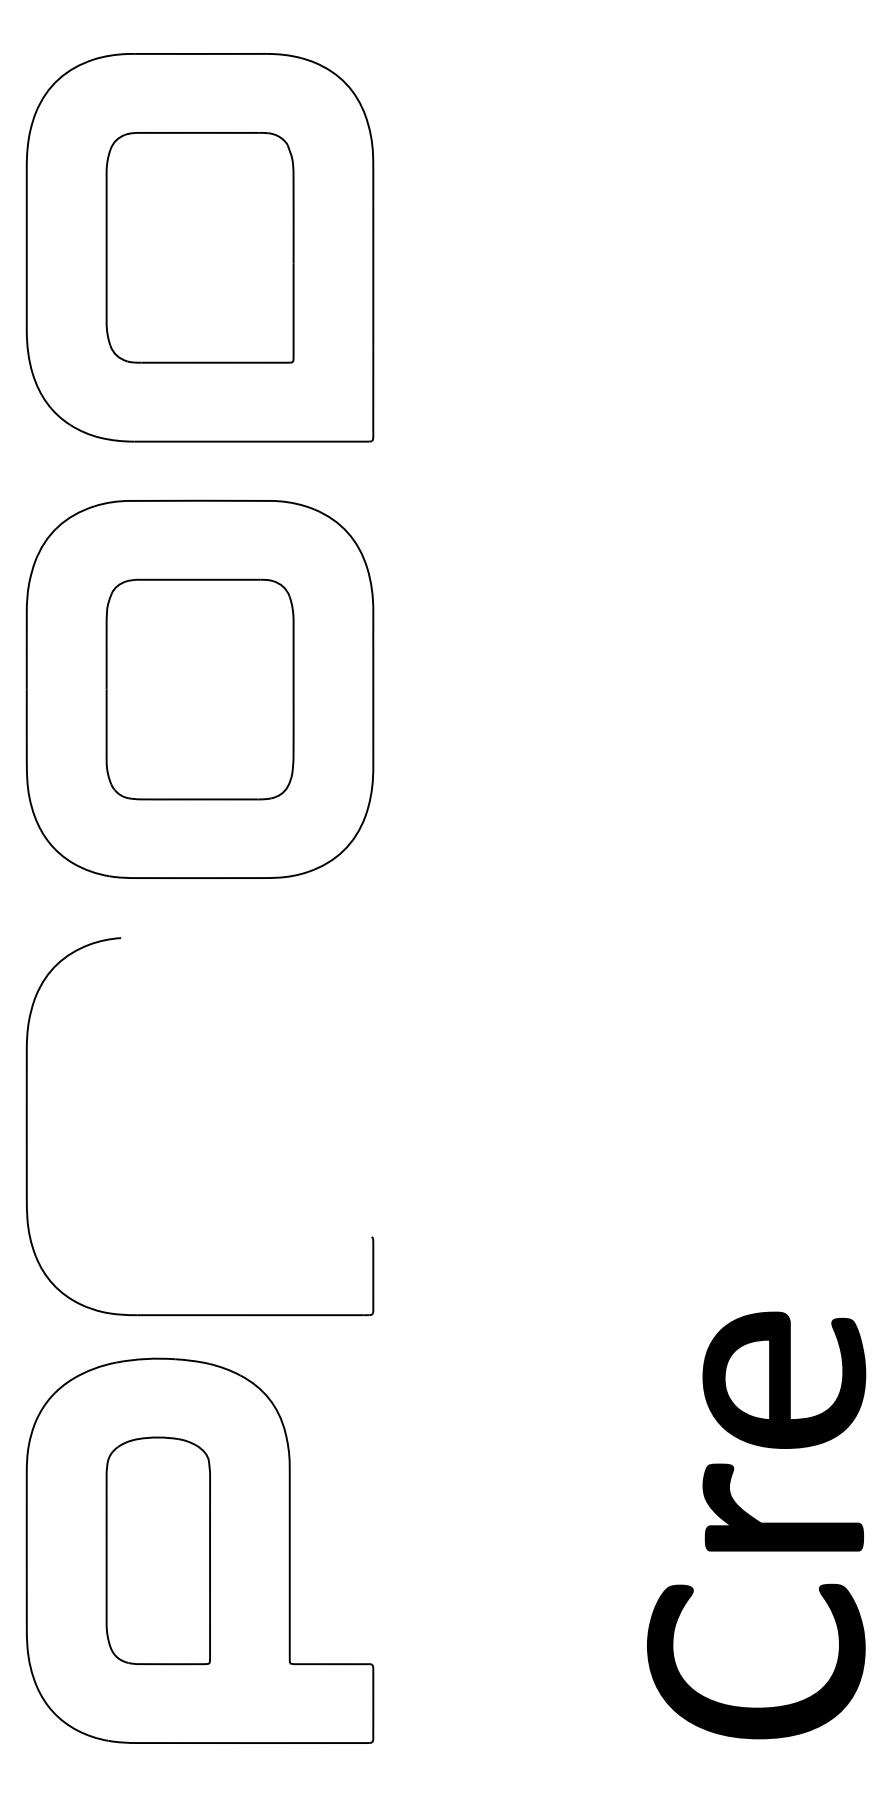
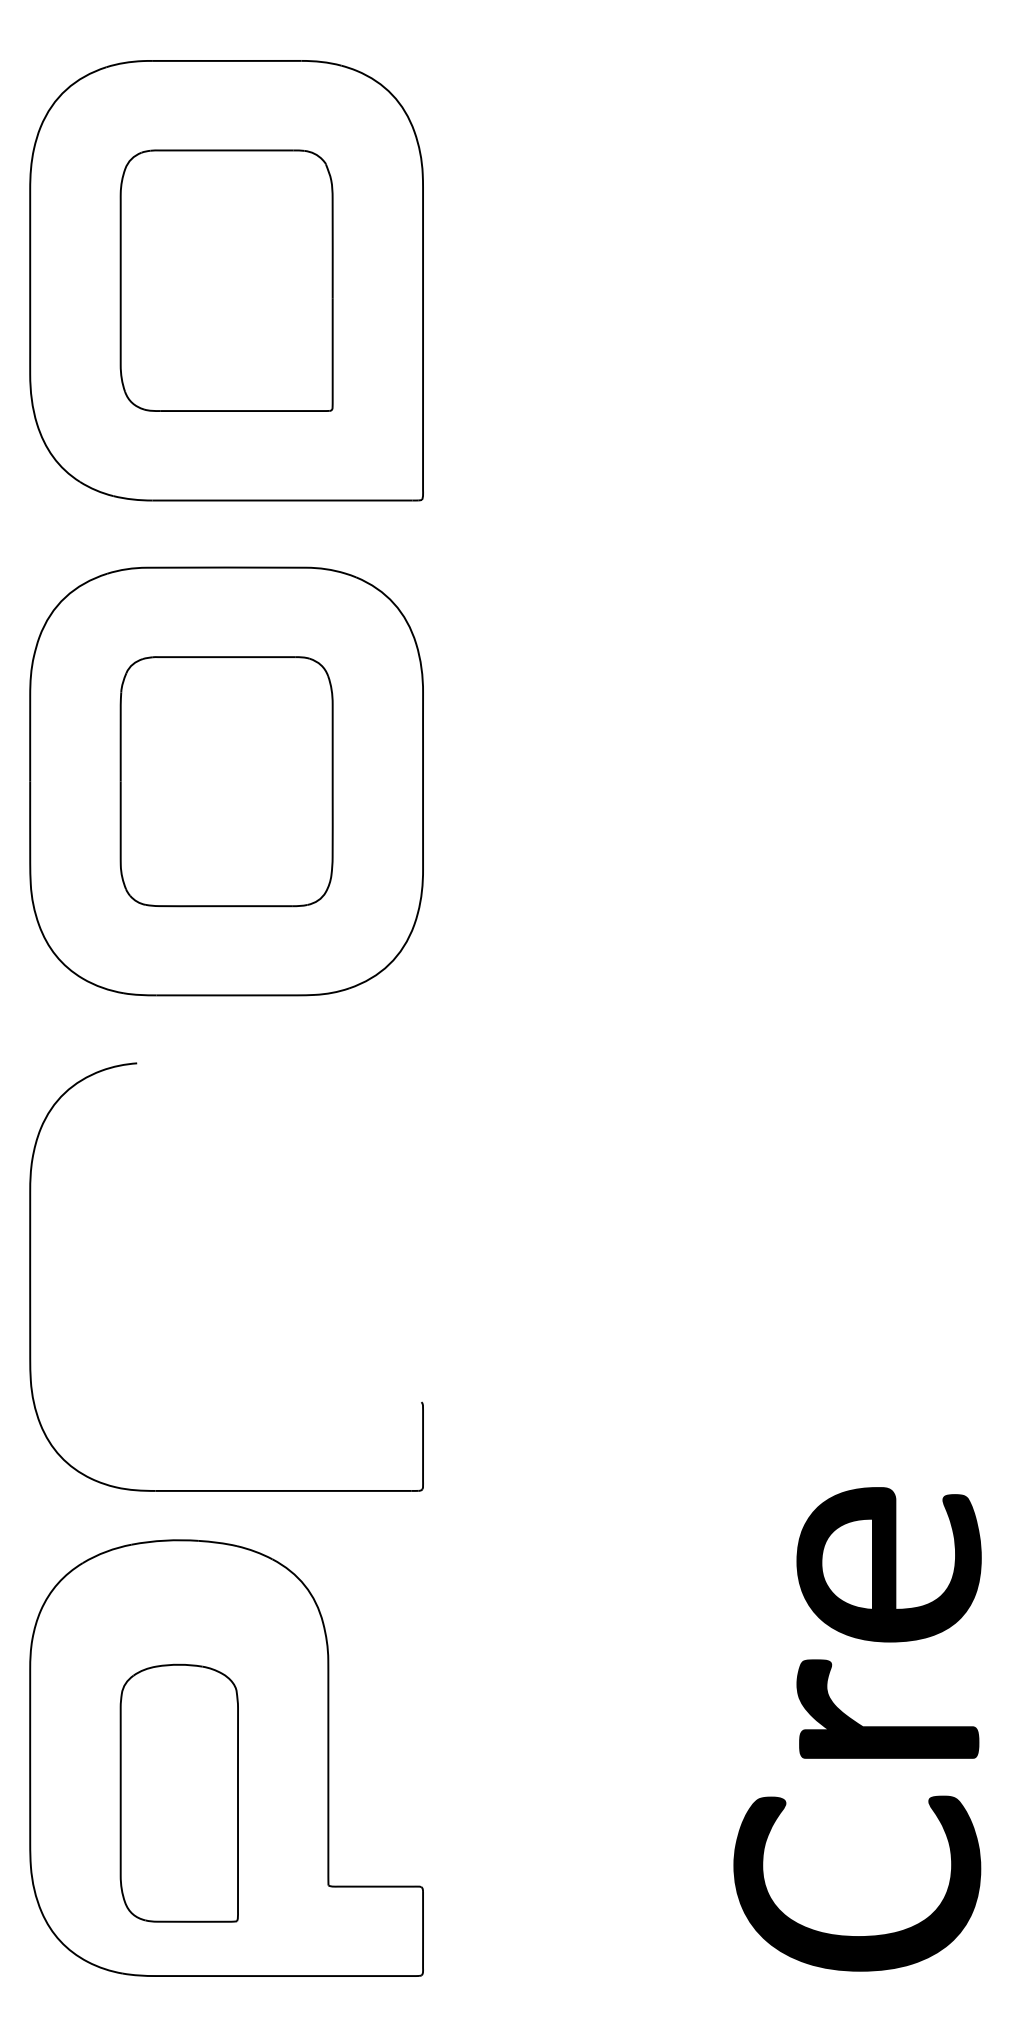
part: (157, 1550) -> (178, 1792), moved

